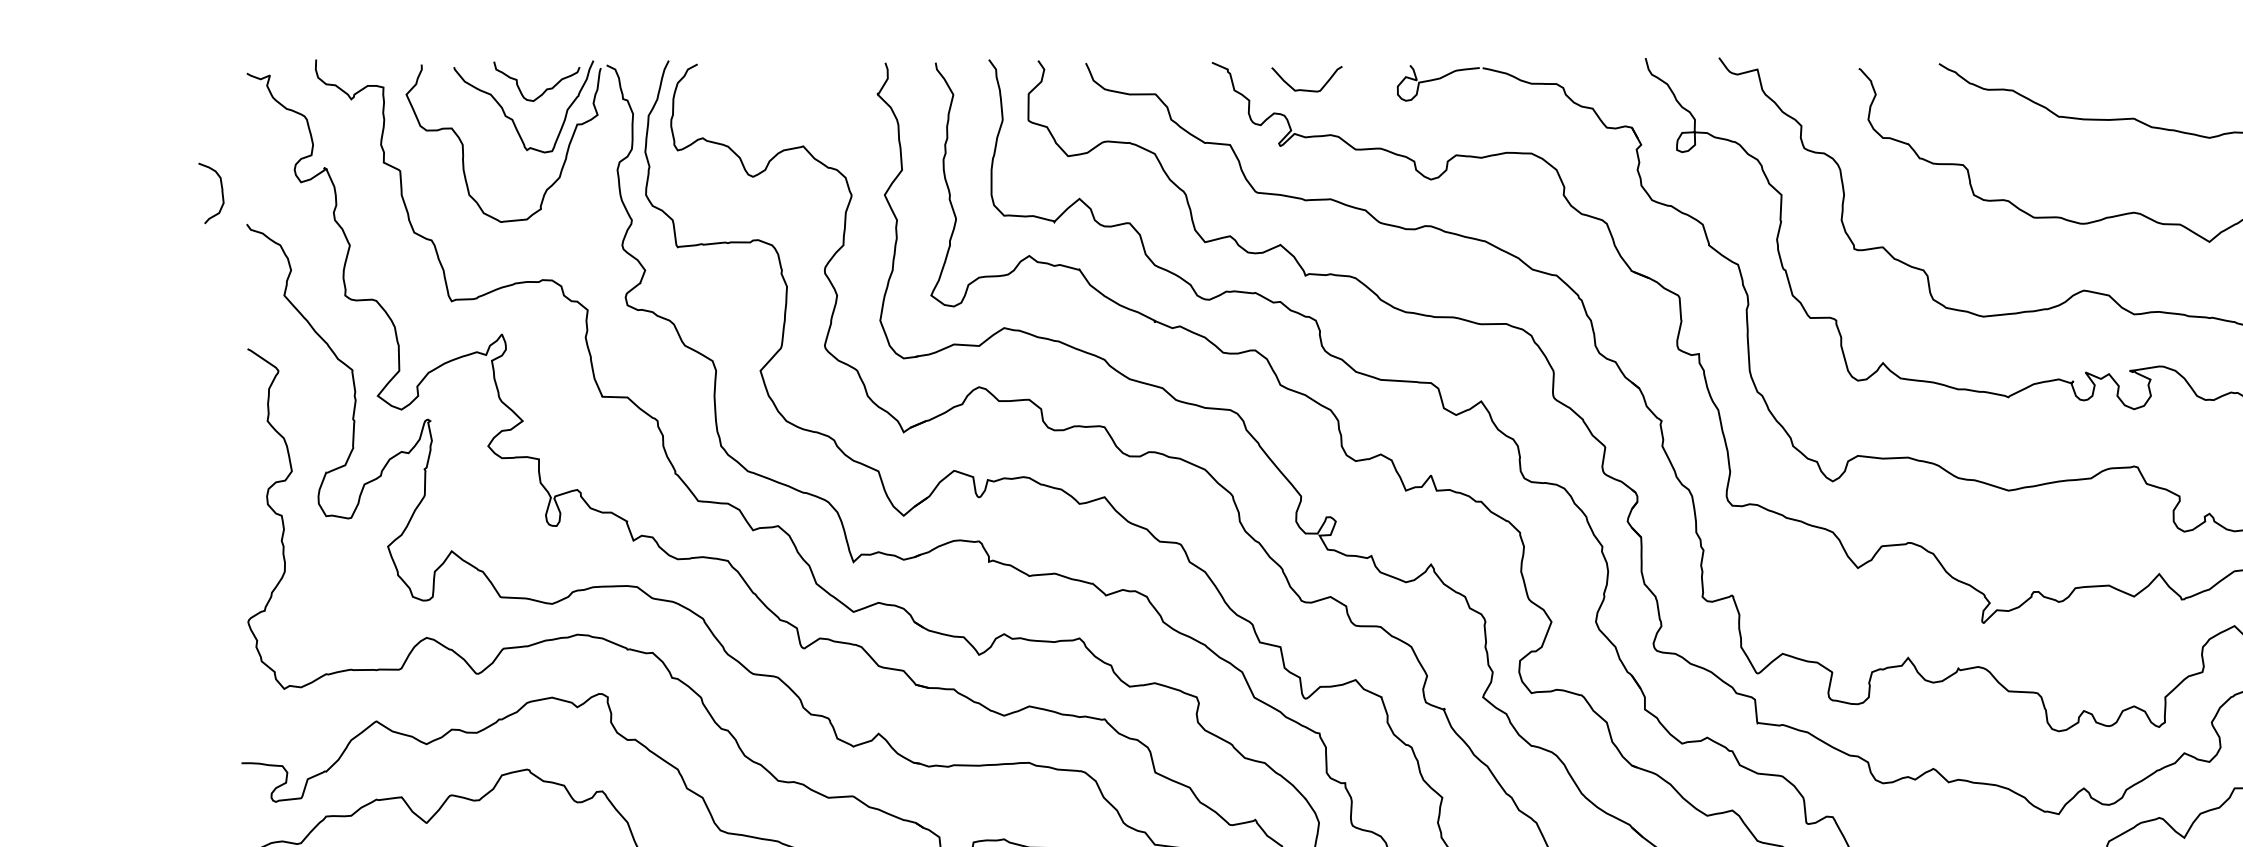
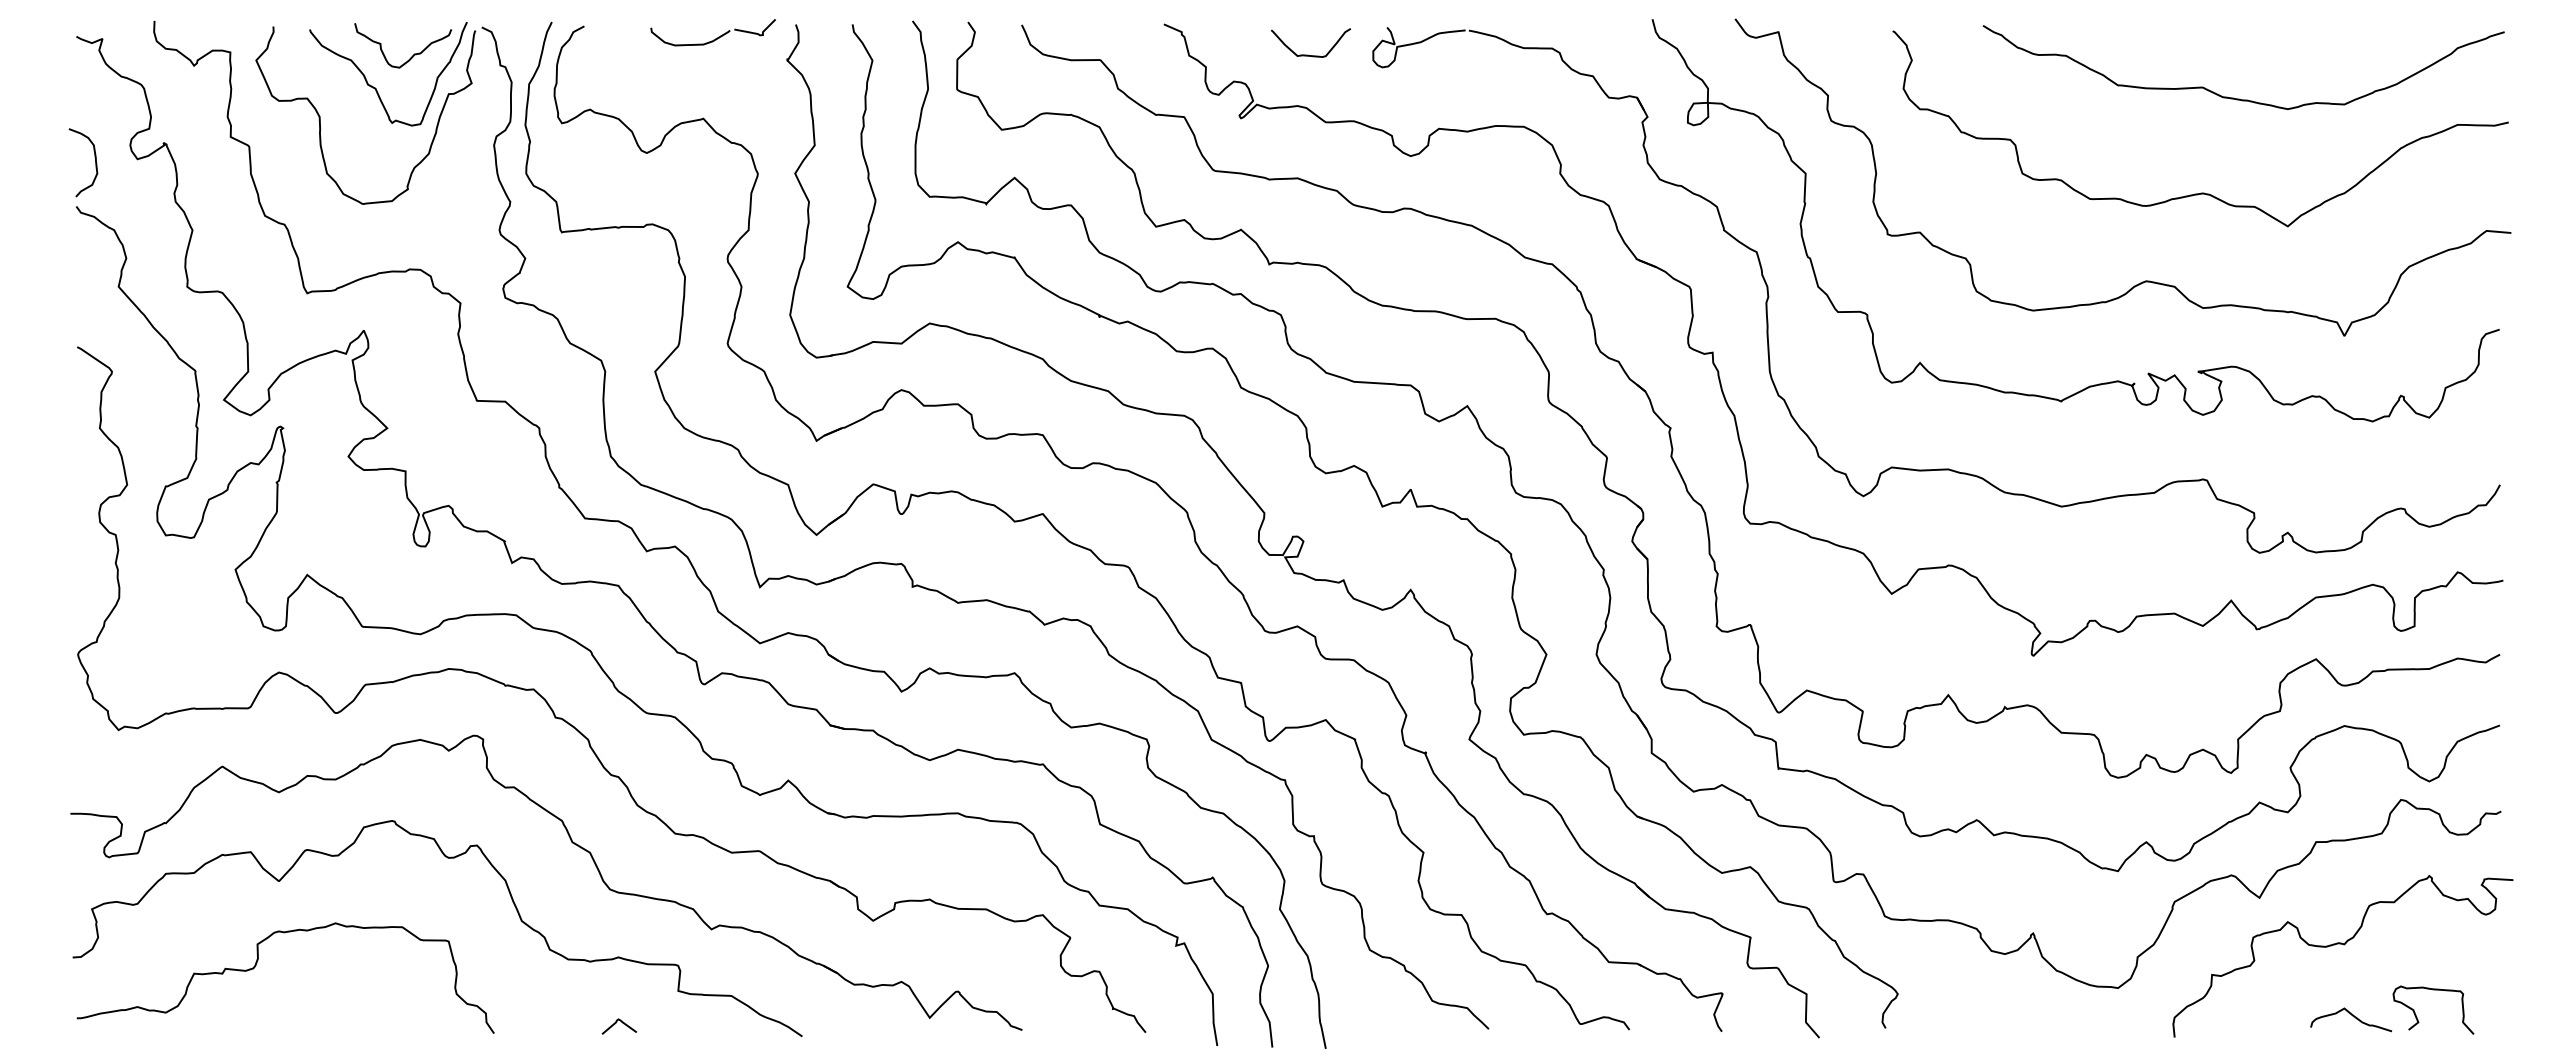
part: (814, 75) -> (715, 38), added
curve: (1304, 89) -> (1308, 54), moved
curve: (222, 193) -> (95, 162), moved

